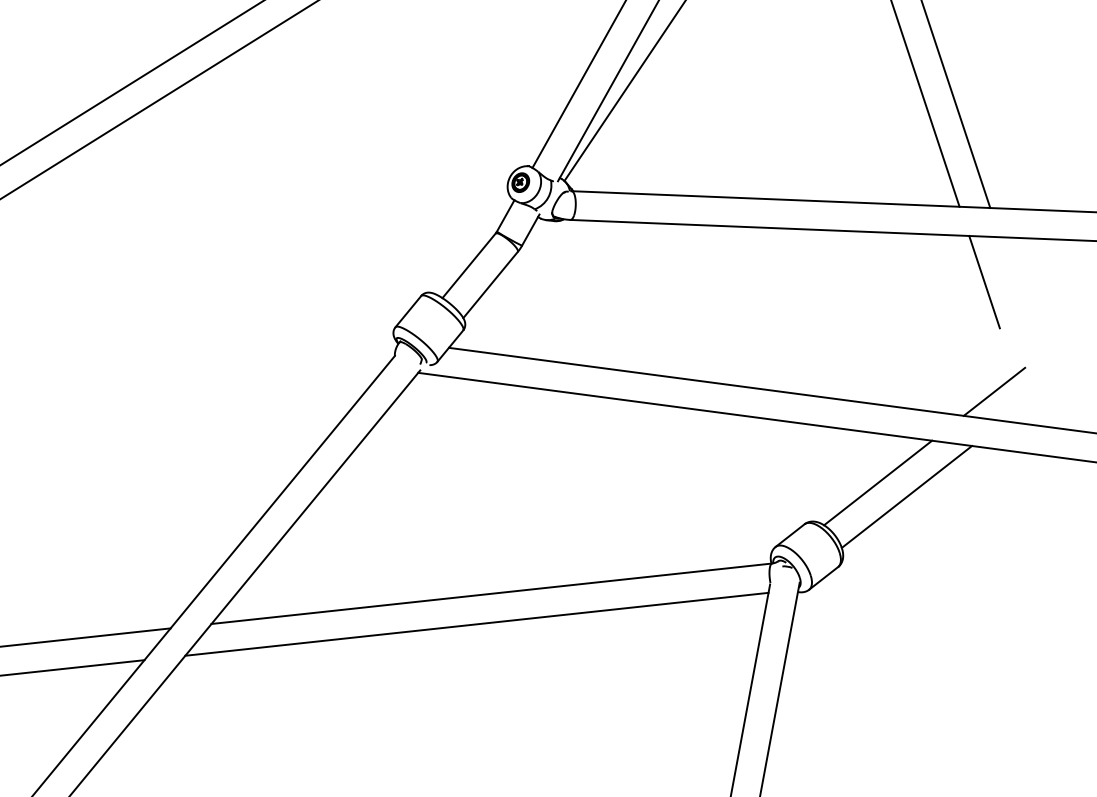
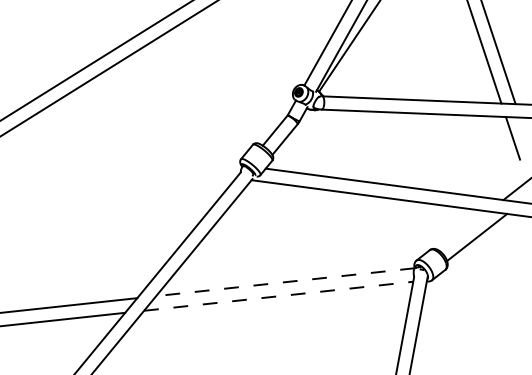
line: (877, 481) -> (463, 230), removed
line: (491, 594) -> (285, 282), solid -> dashed
line: (478, 624) -> (279, 296), solid -> dashed

